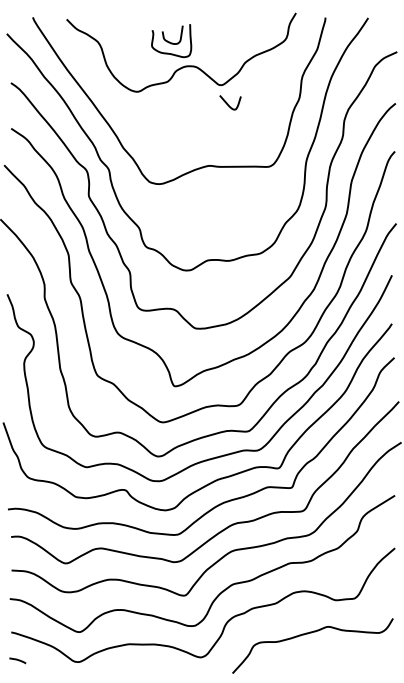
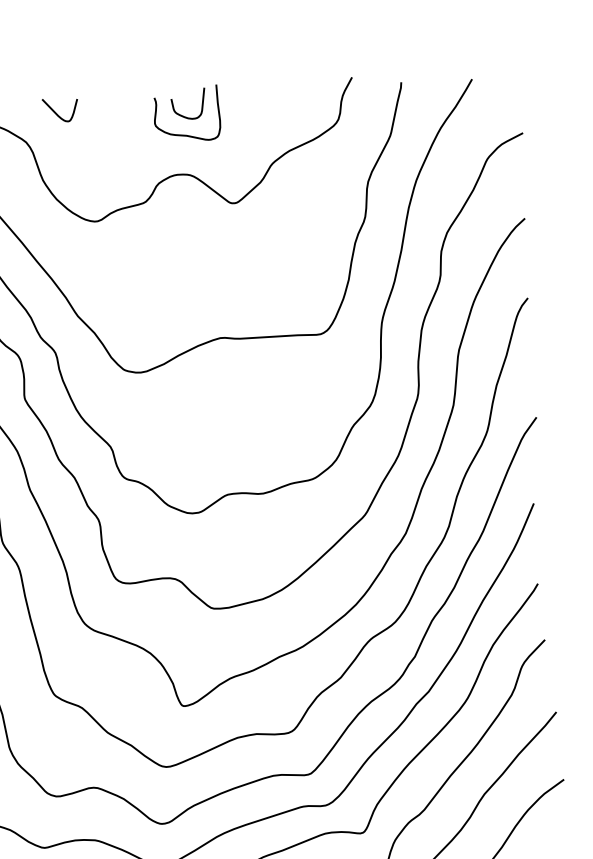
part: (171, 41) -> (186, 114), moved
curve: (228, 103) -> (57, 111), moved

